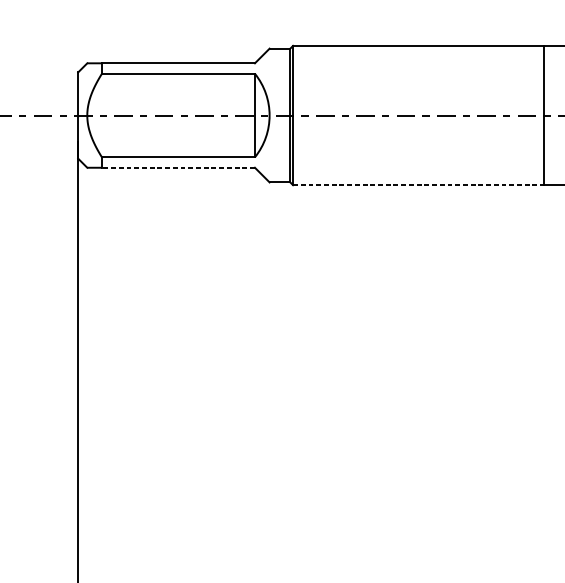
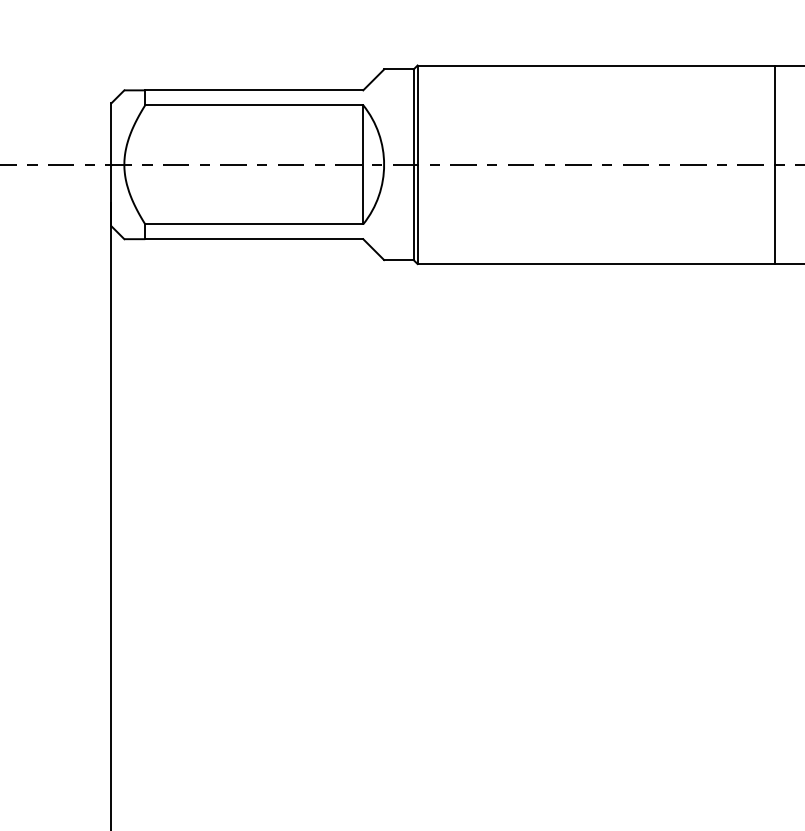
line: (177, 167) -> (253, 239), dashed -> solid
line: (418, 185) -> (596, 264), dashed -> solid

